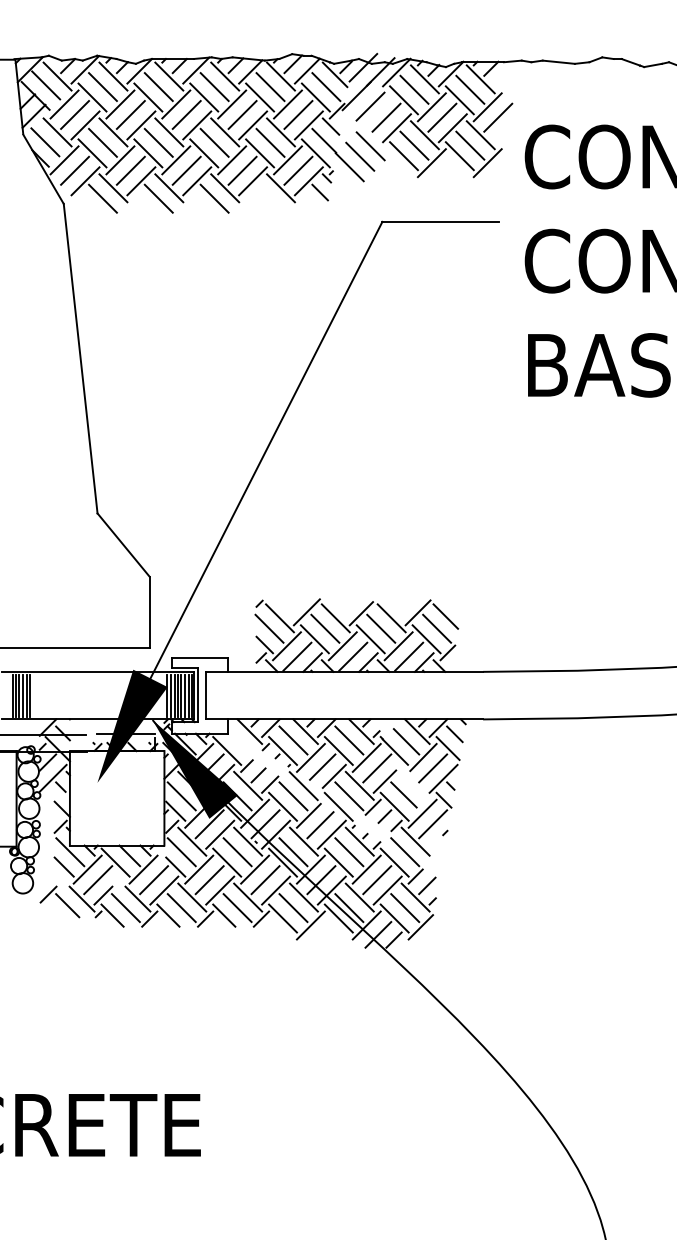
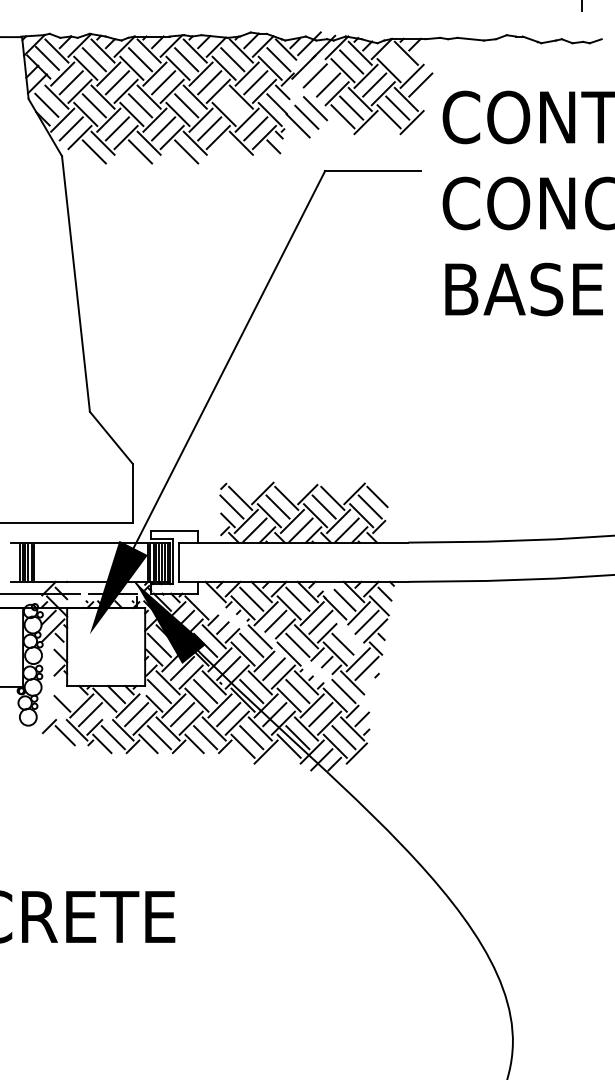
line: (470, 89) -> (397, 61), removed
line: (270, 142) -> (232, 105), removed
line: (69, 852) -> (66, 691), removed

